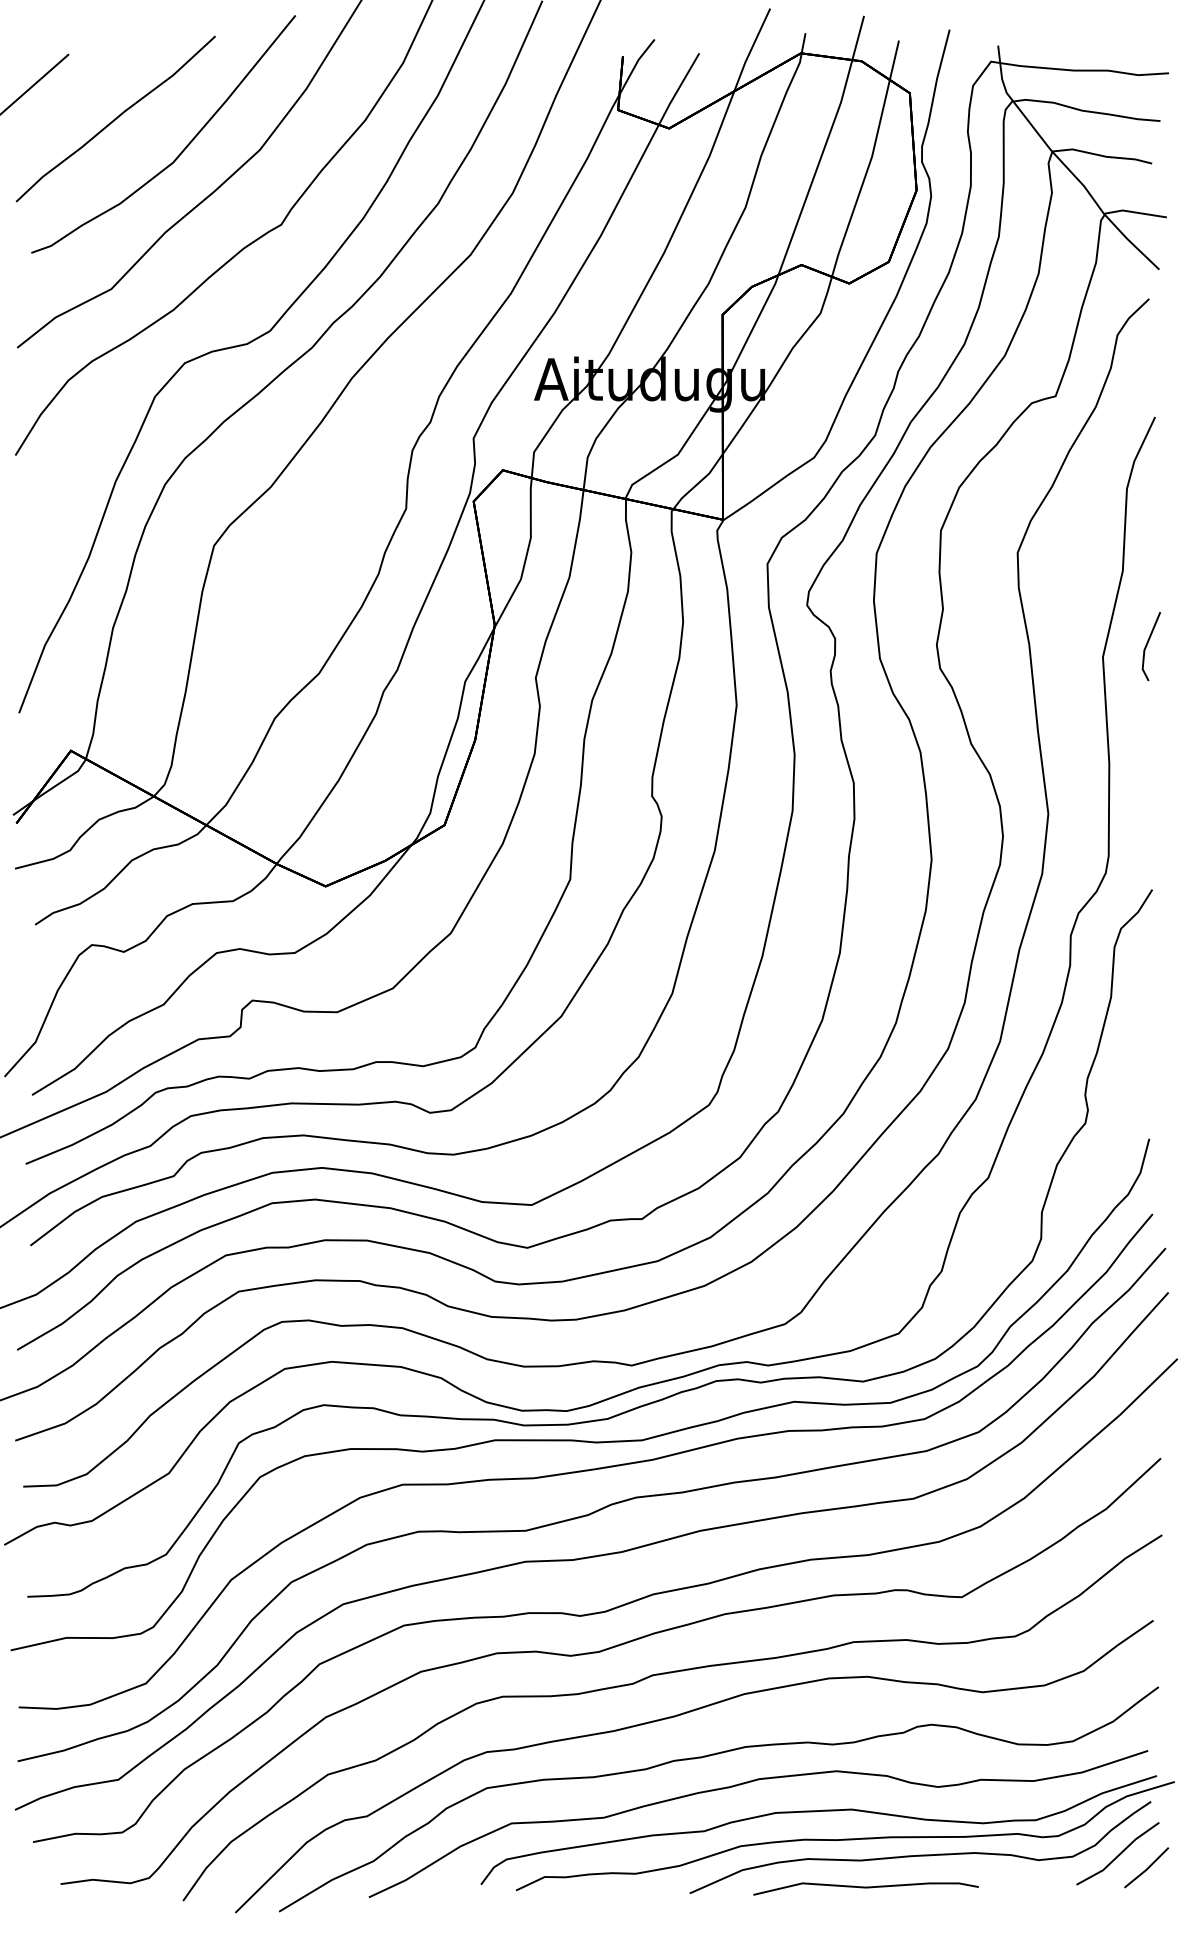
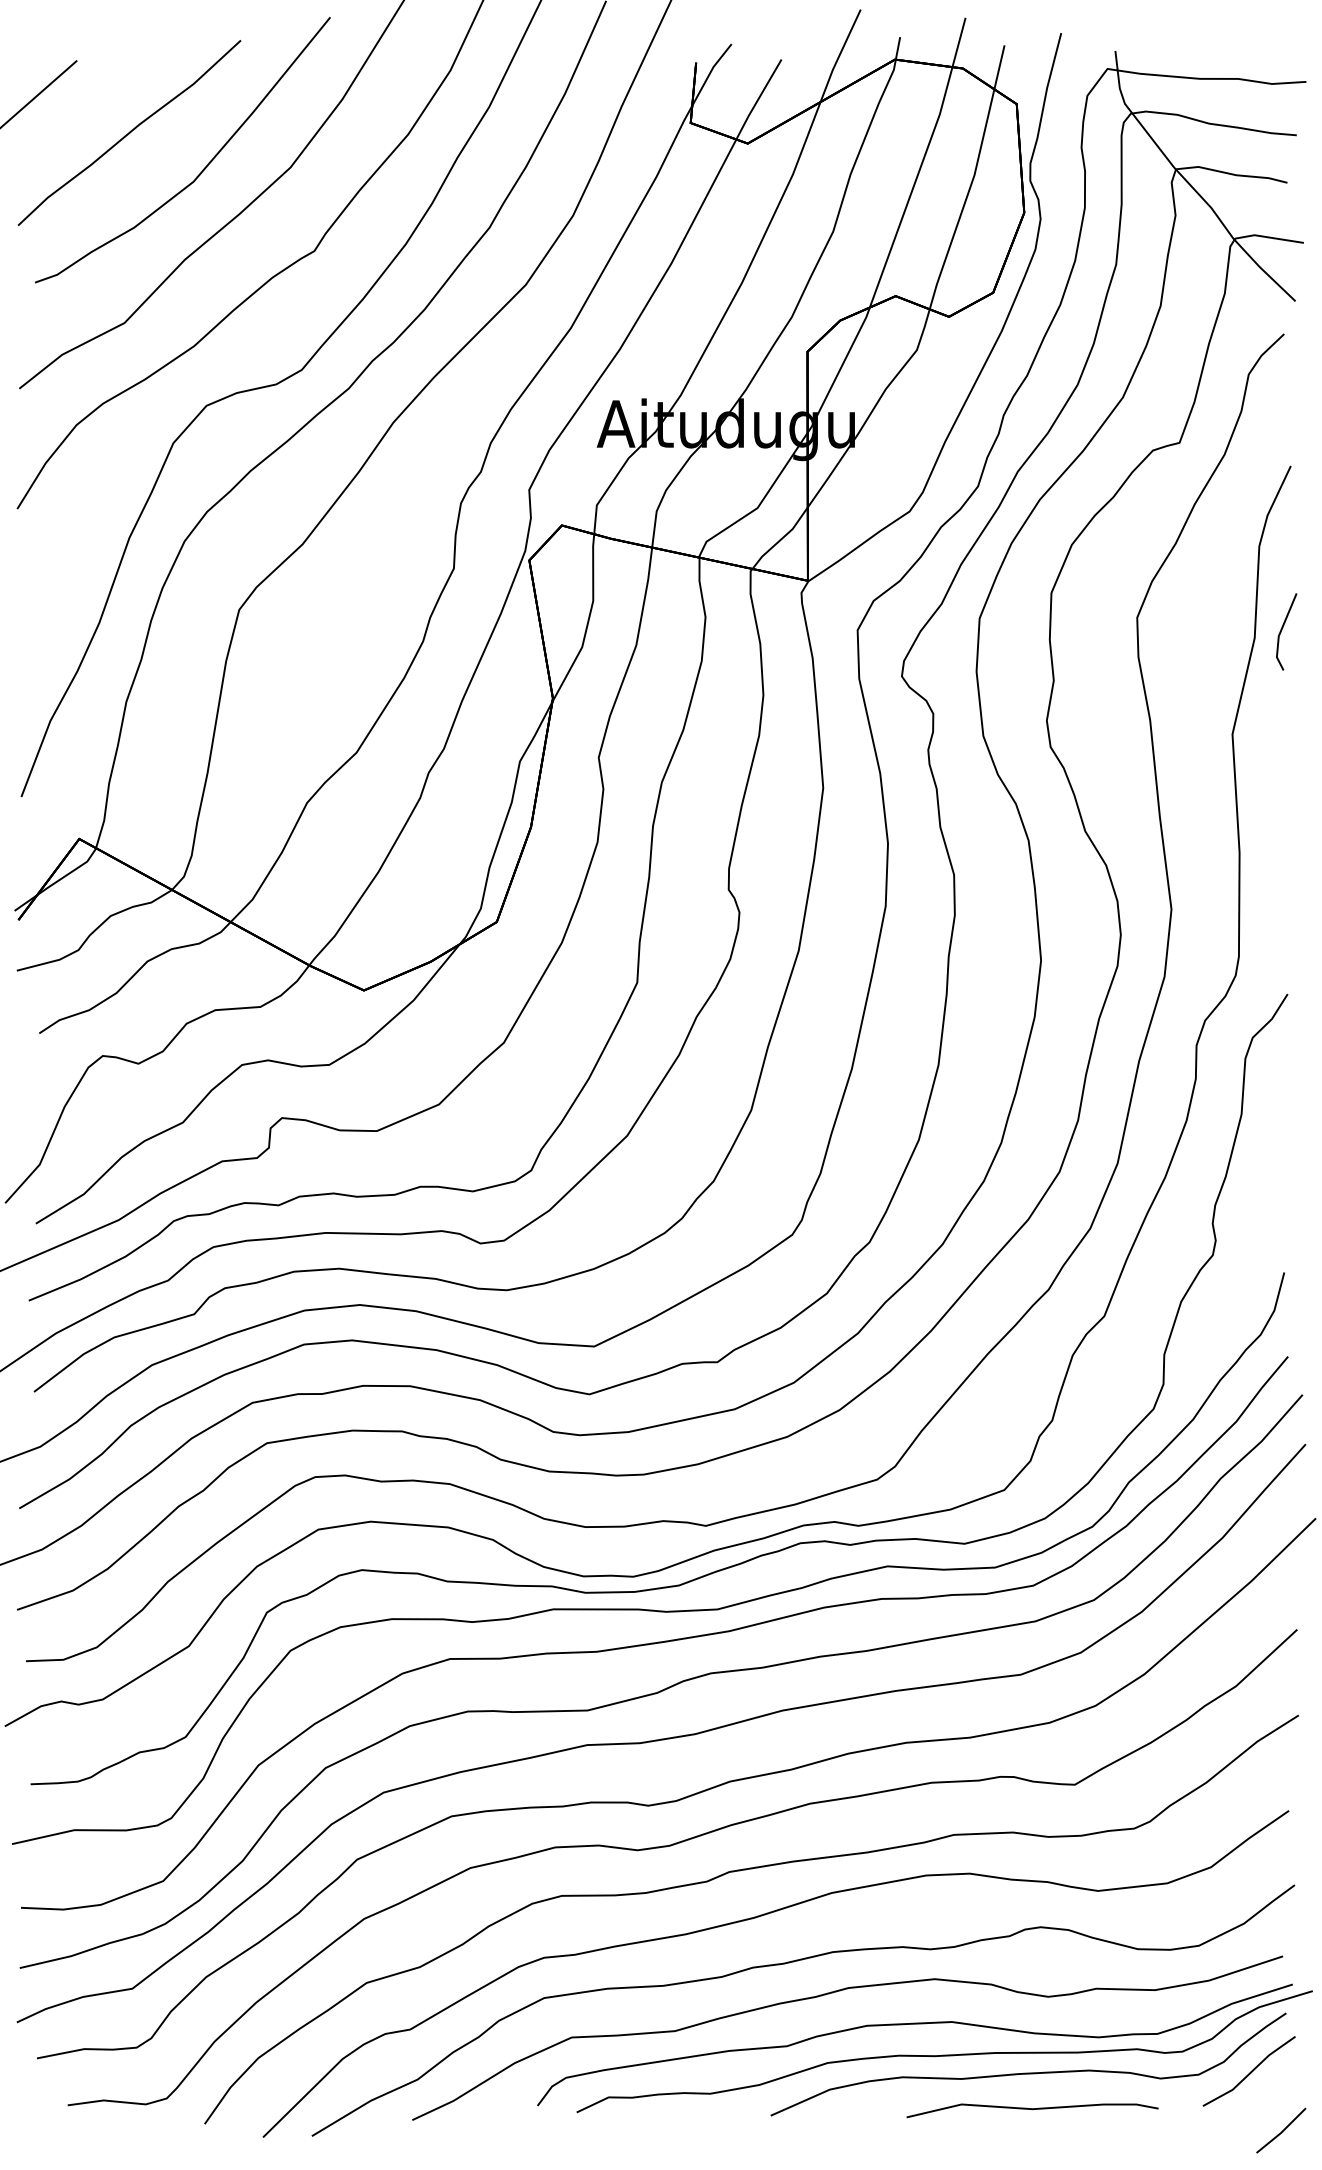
line: (1147, 645) -> (1282, 630), moved
line: (1147, 1867) -> (1282, 2130), moved
curve: (865, 1888) -> (1031, 2110), moved

